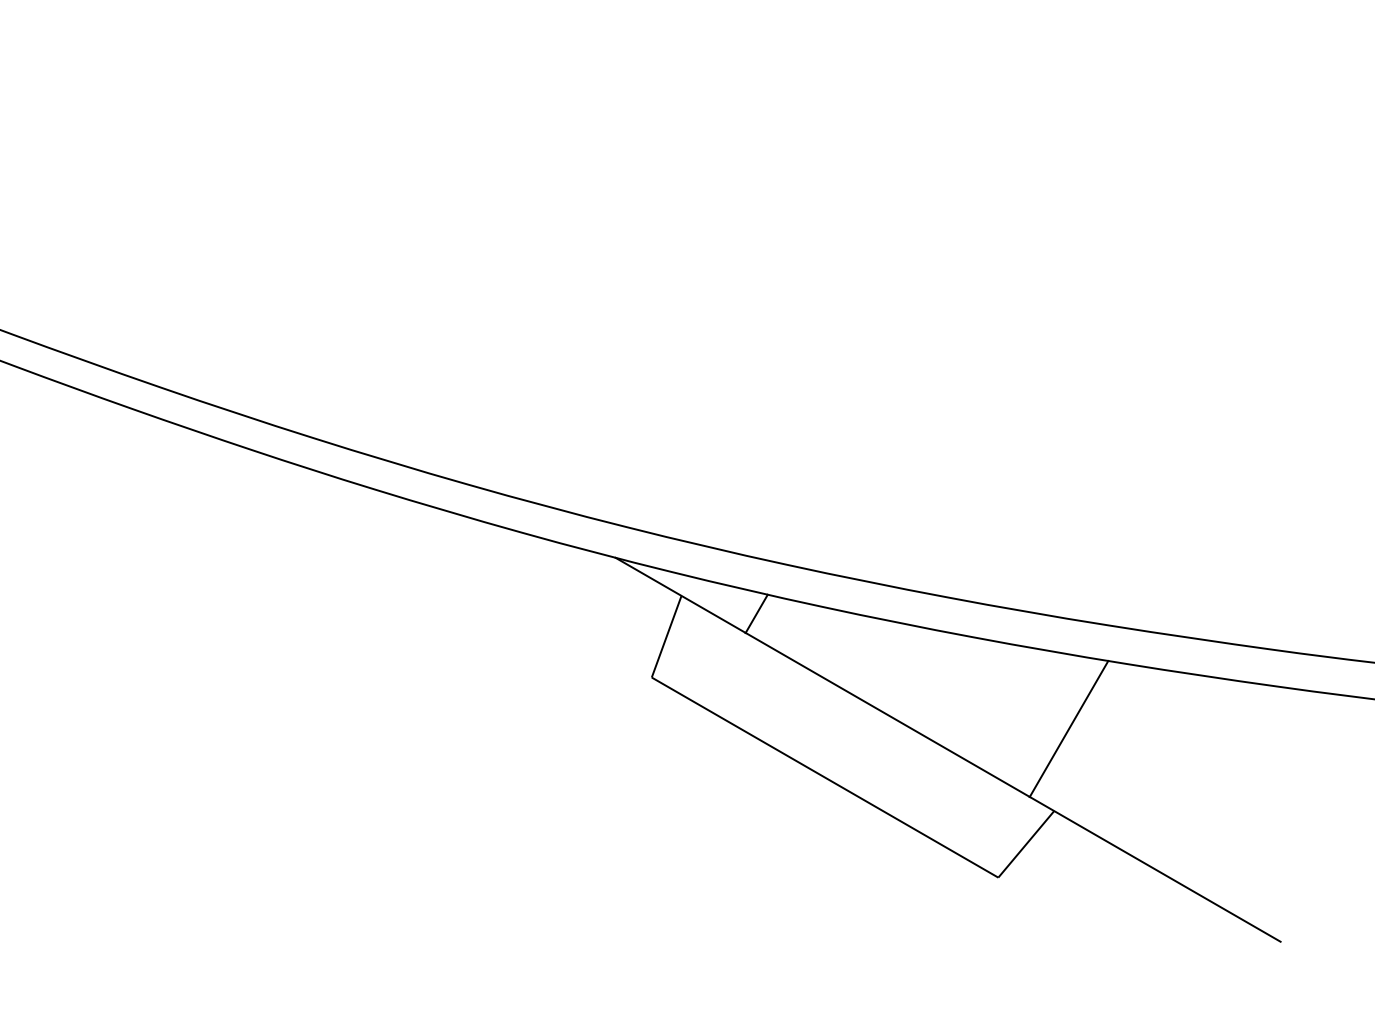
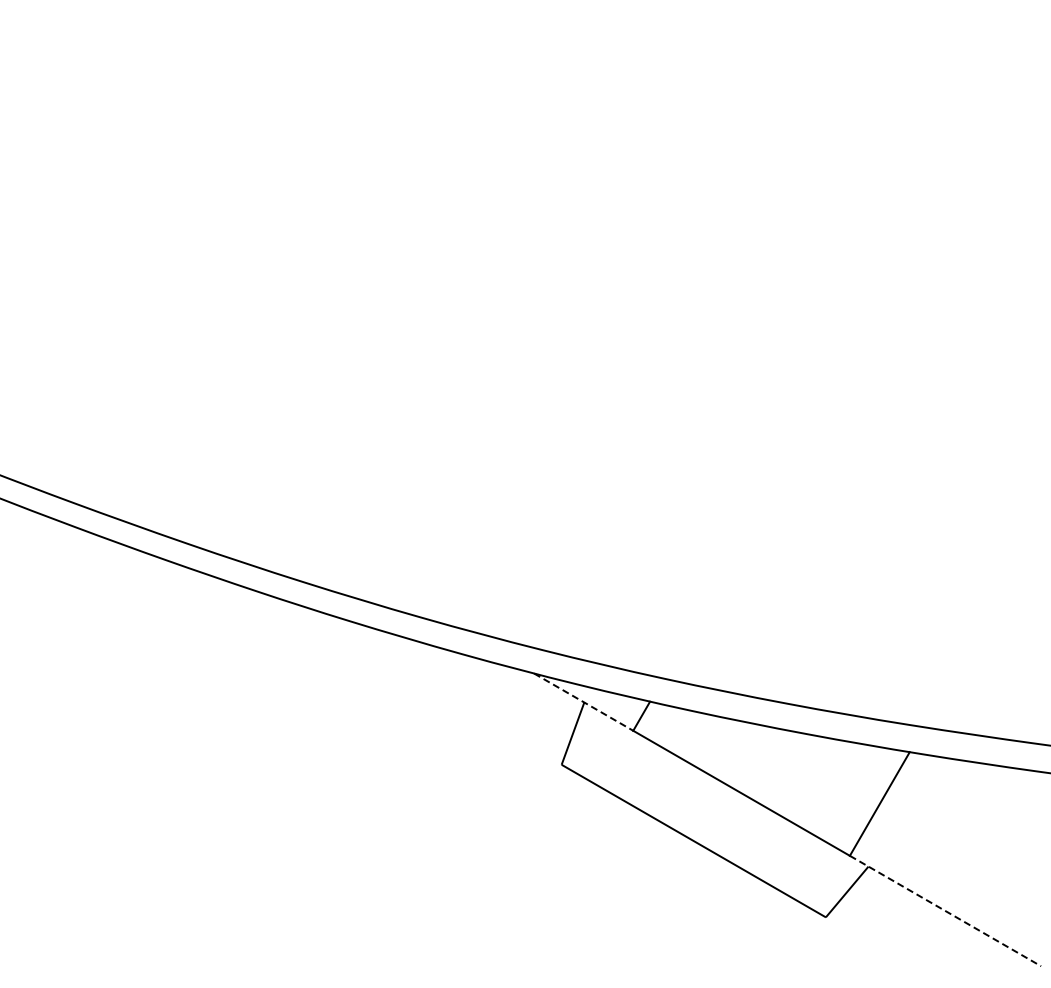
line: (681, 595) -> (584, 702), solid -> dashed
line: (1155, 869) -> (945, 911), solid -> dashed

